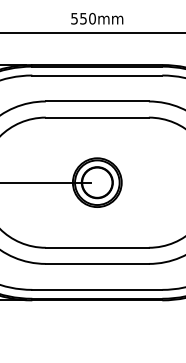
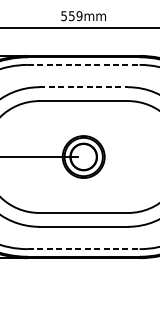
text: (92, 18) -> (79, 15), 550mm -> 559mm
line: (97, 75) -> (83, 64), solid -> dashed
line: (97, 101) -> (83, 87), solid -> dashed
line: (97, 289) -> (83, 248), solid -> dashed

